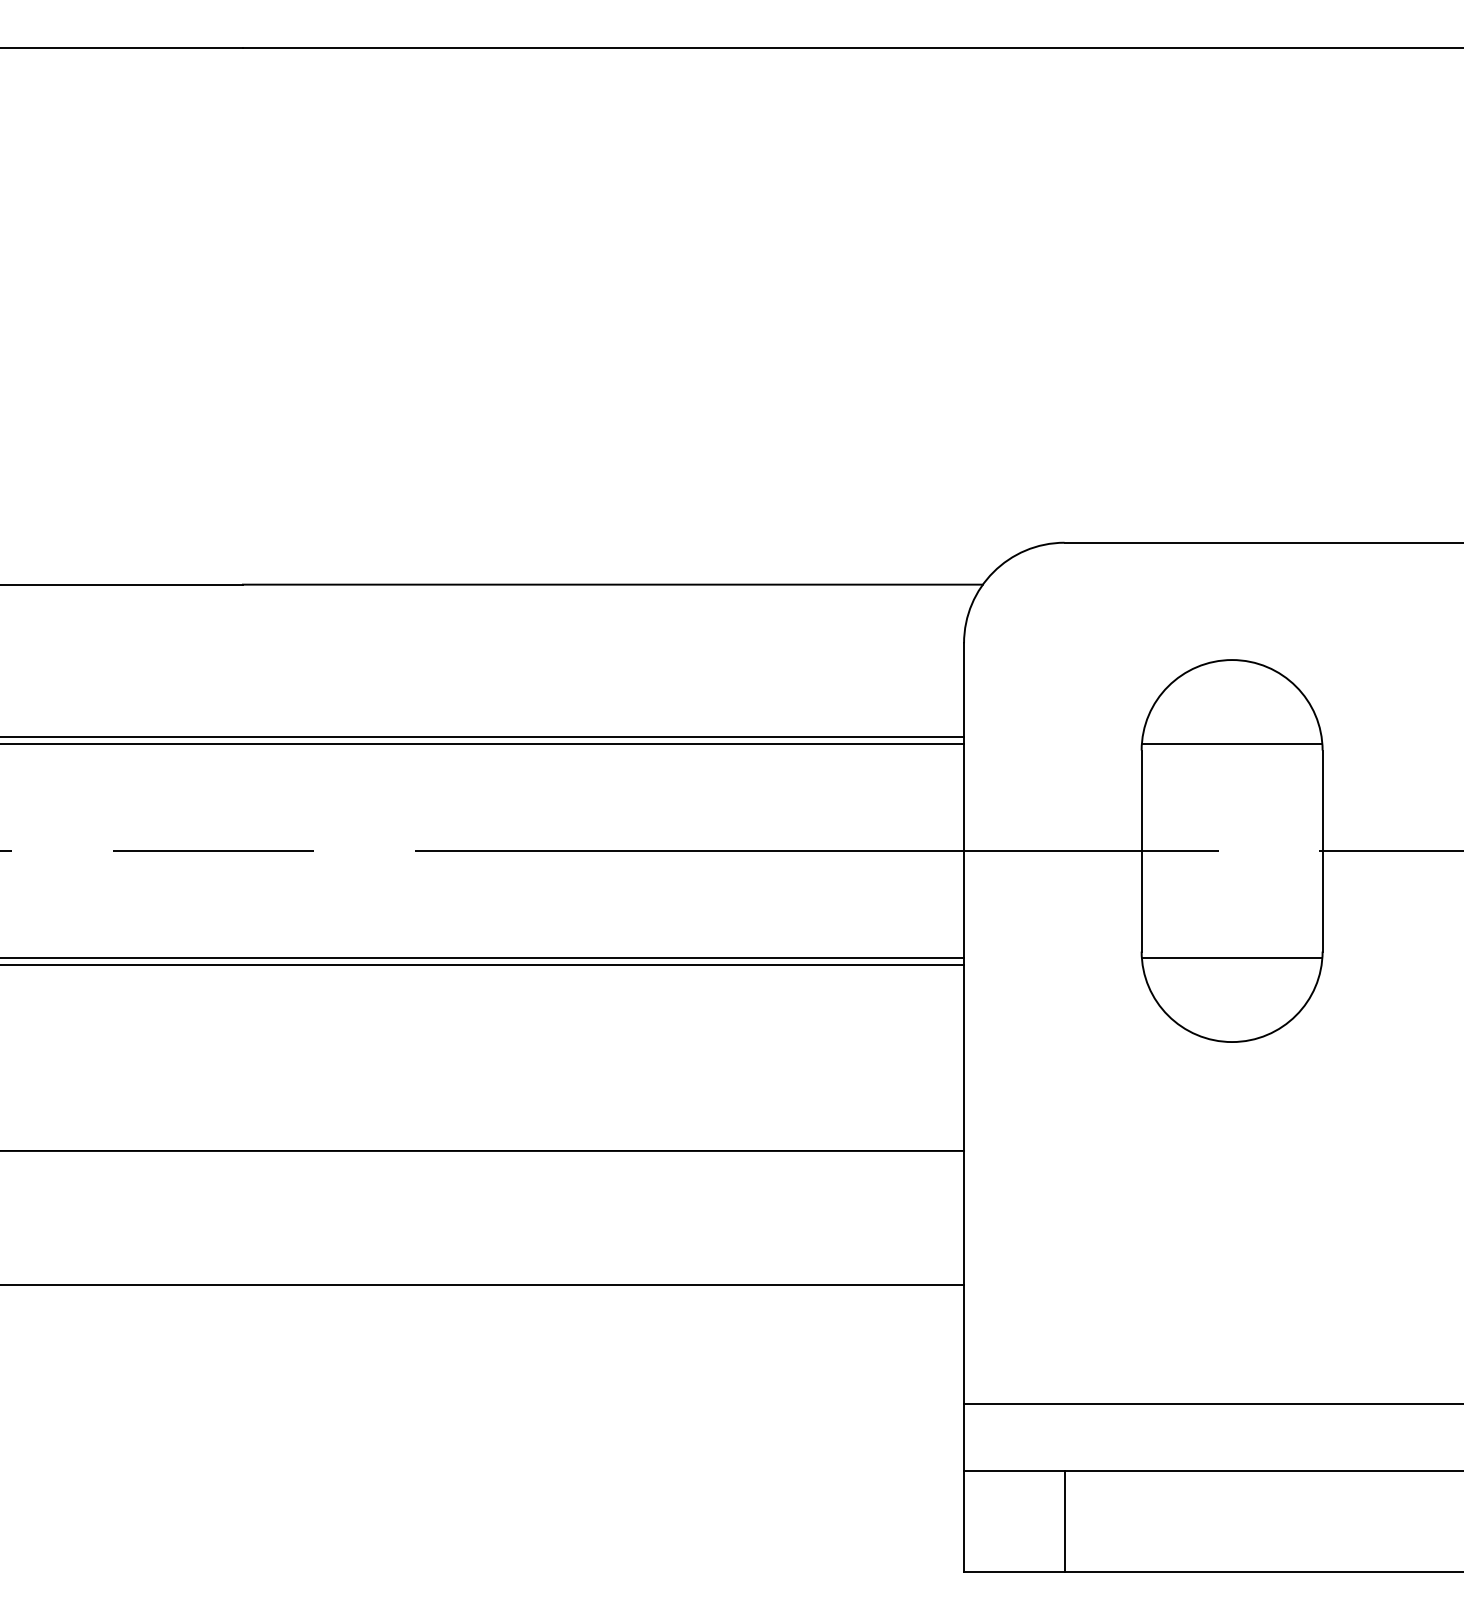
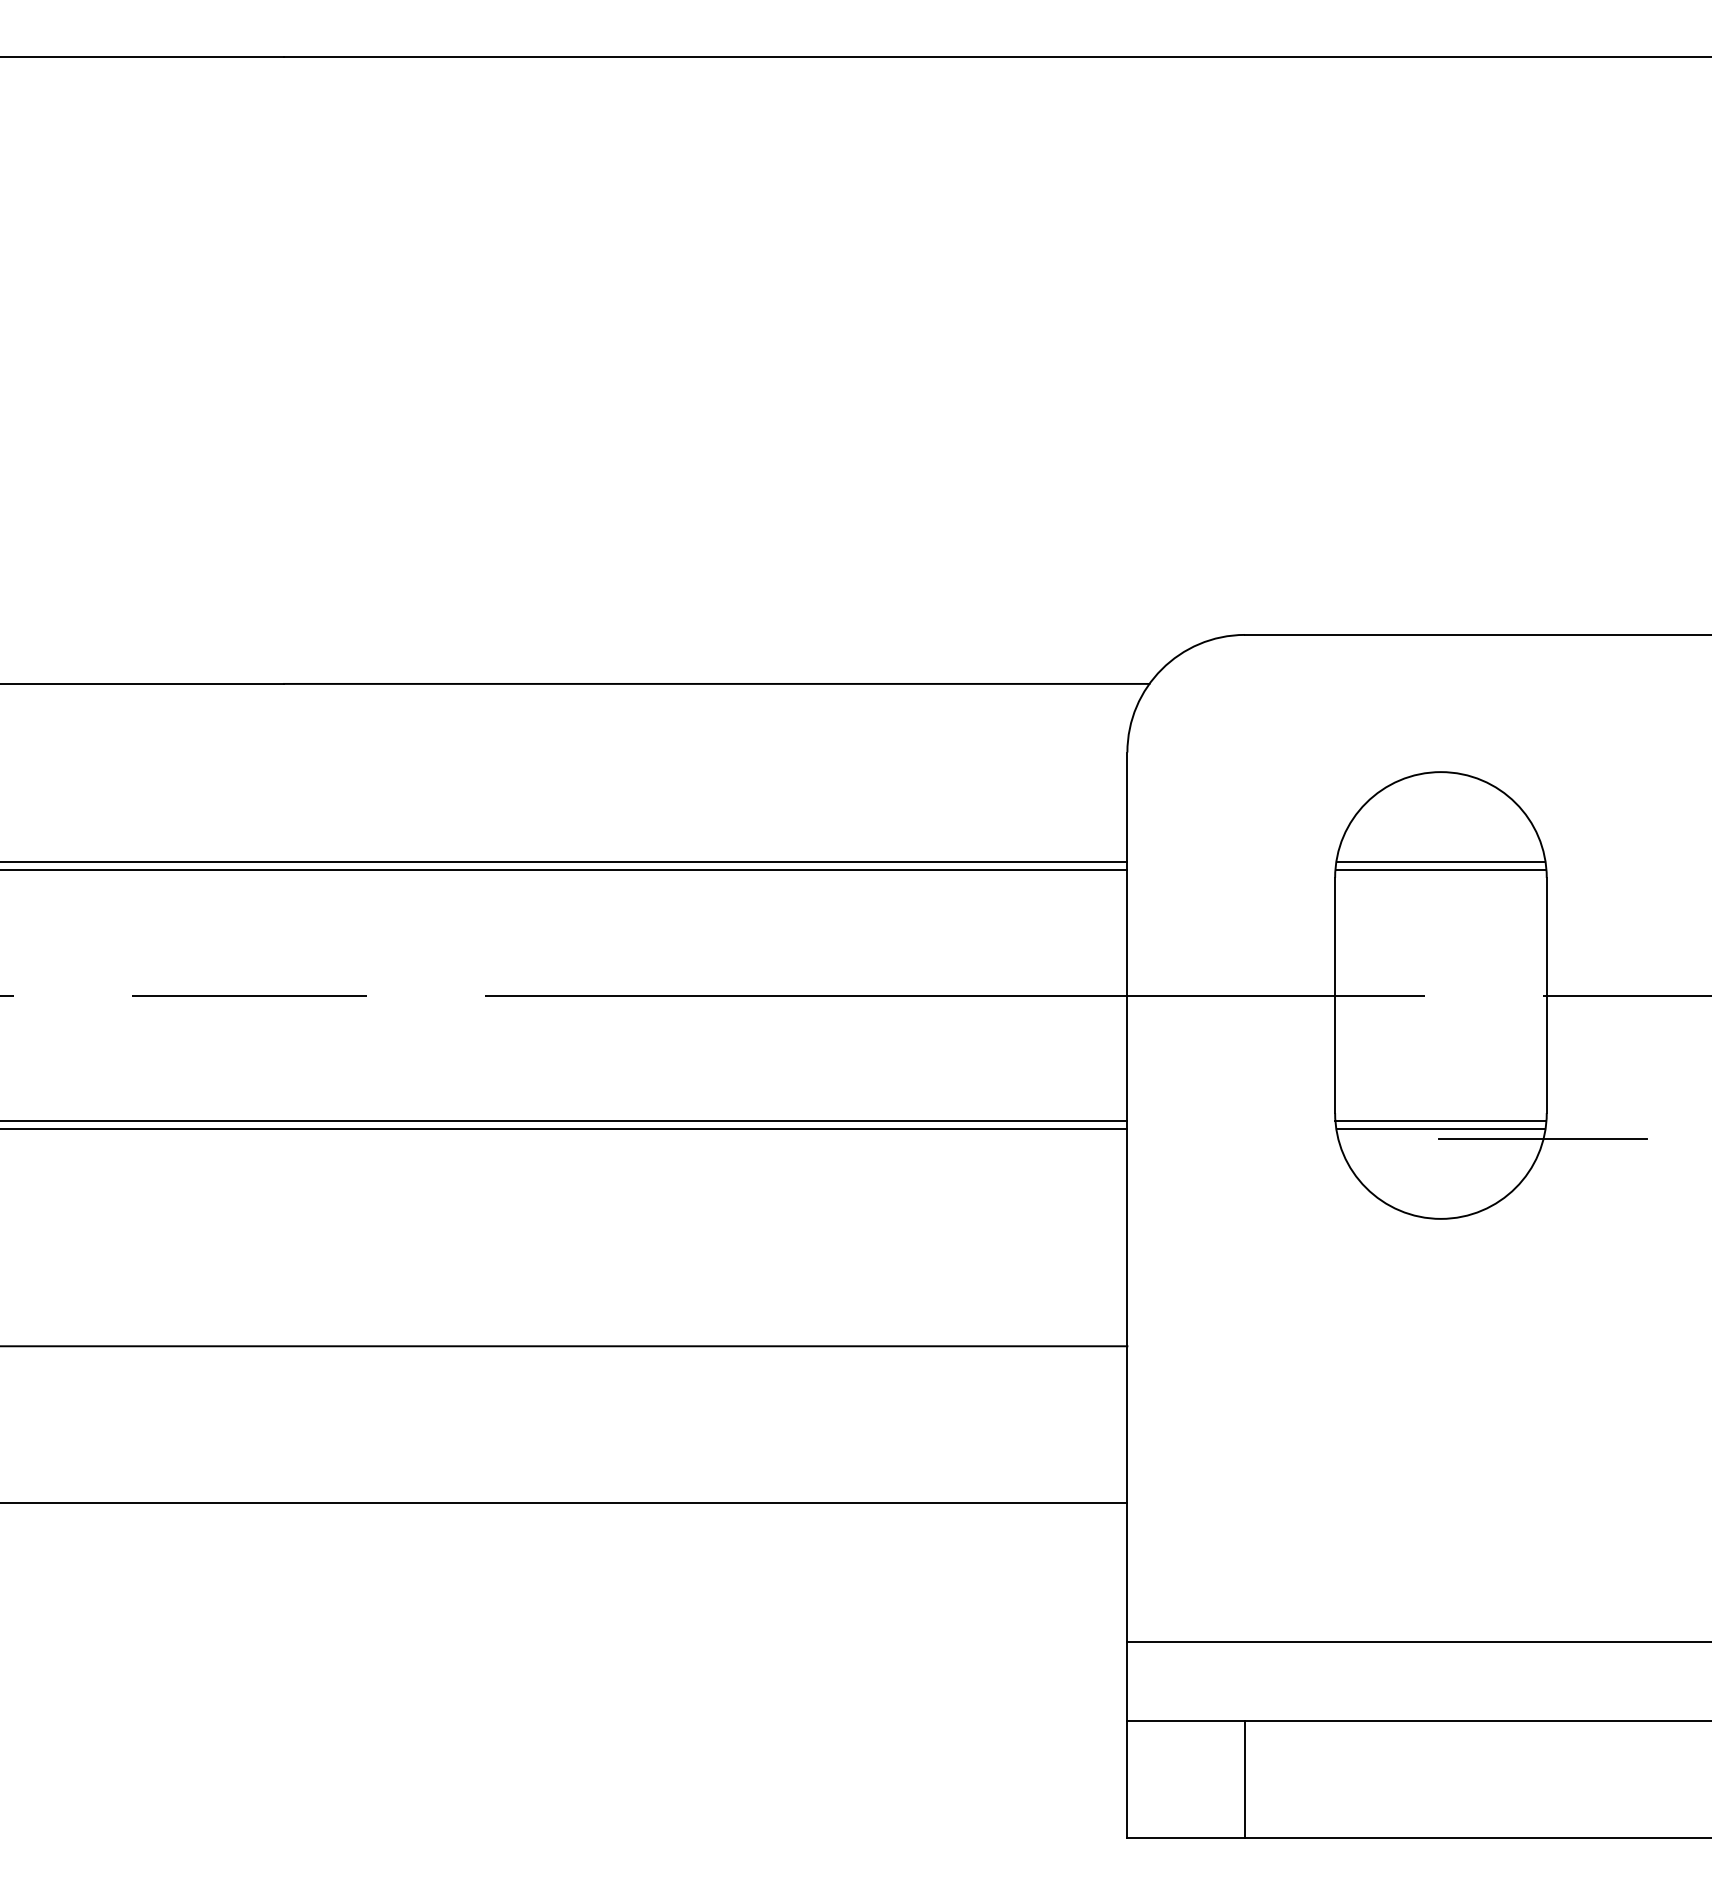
line: (1231, 737) -> (1440, 862), added
line: (1231, 964) -> (1440, 1128), added
line: (1318, 973) -> (1542, 1138), added

